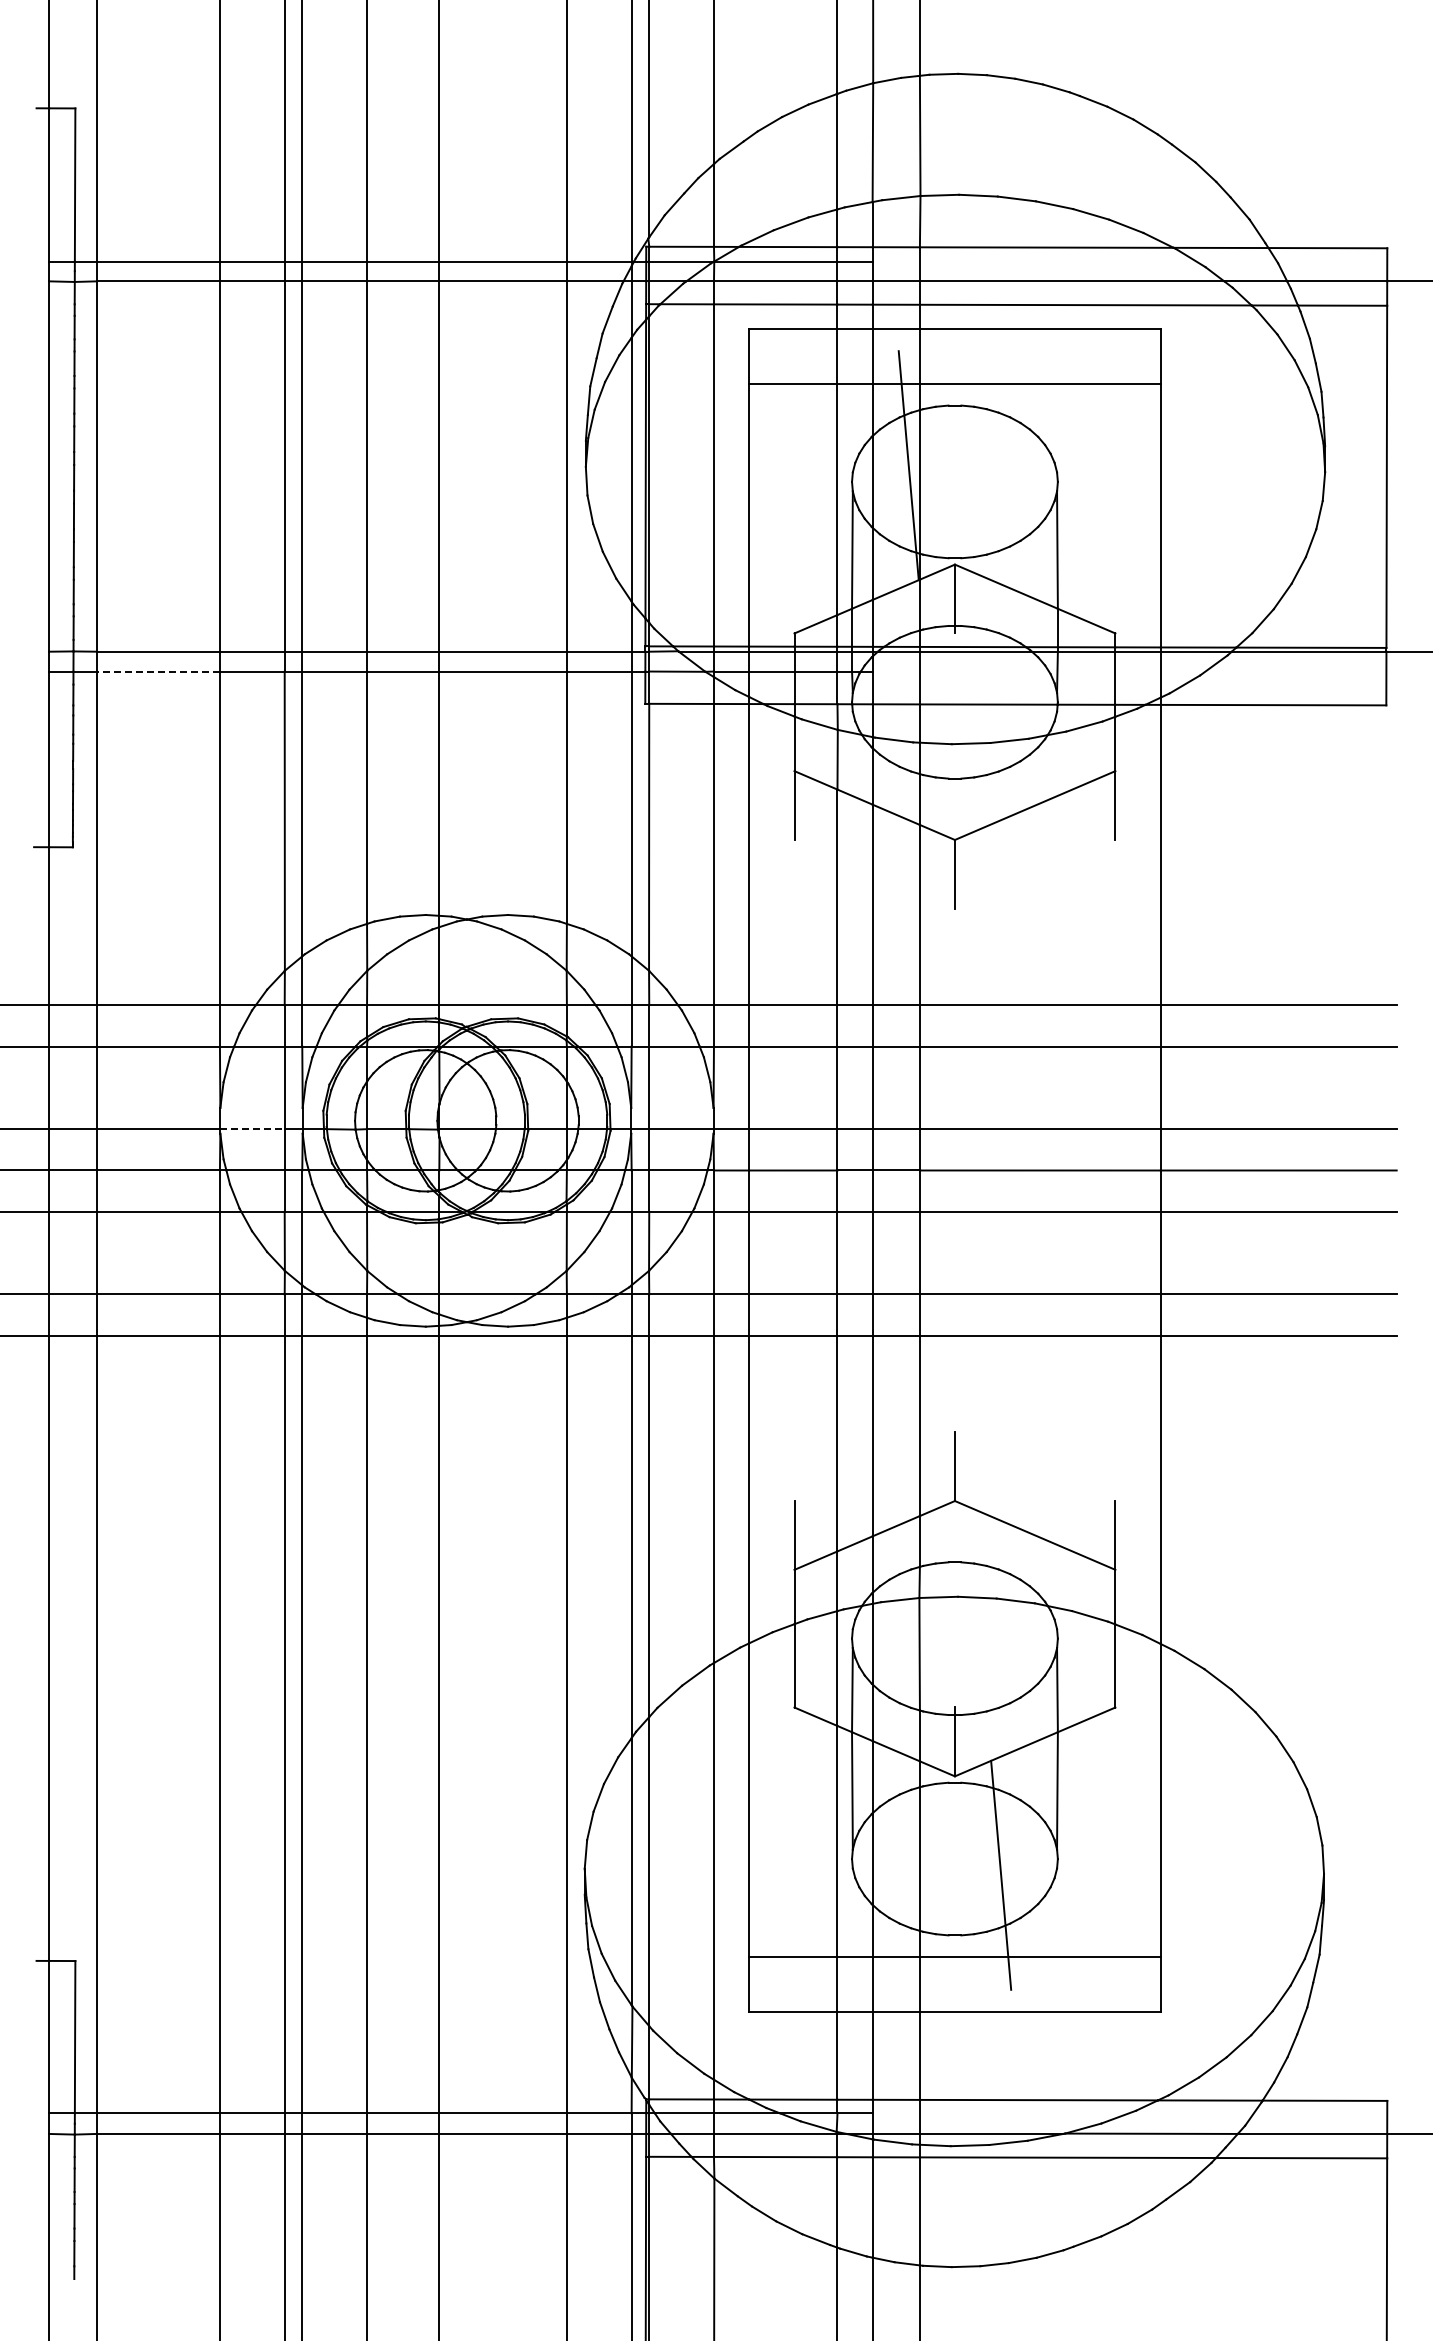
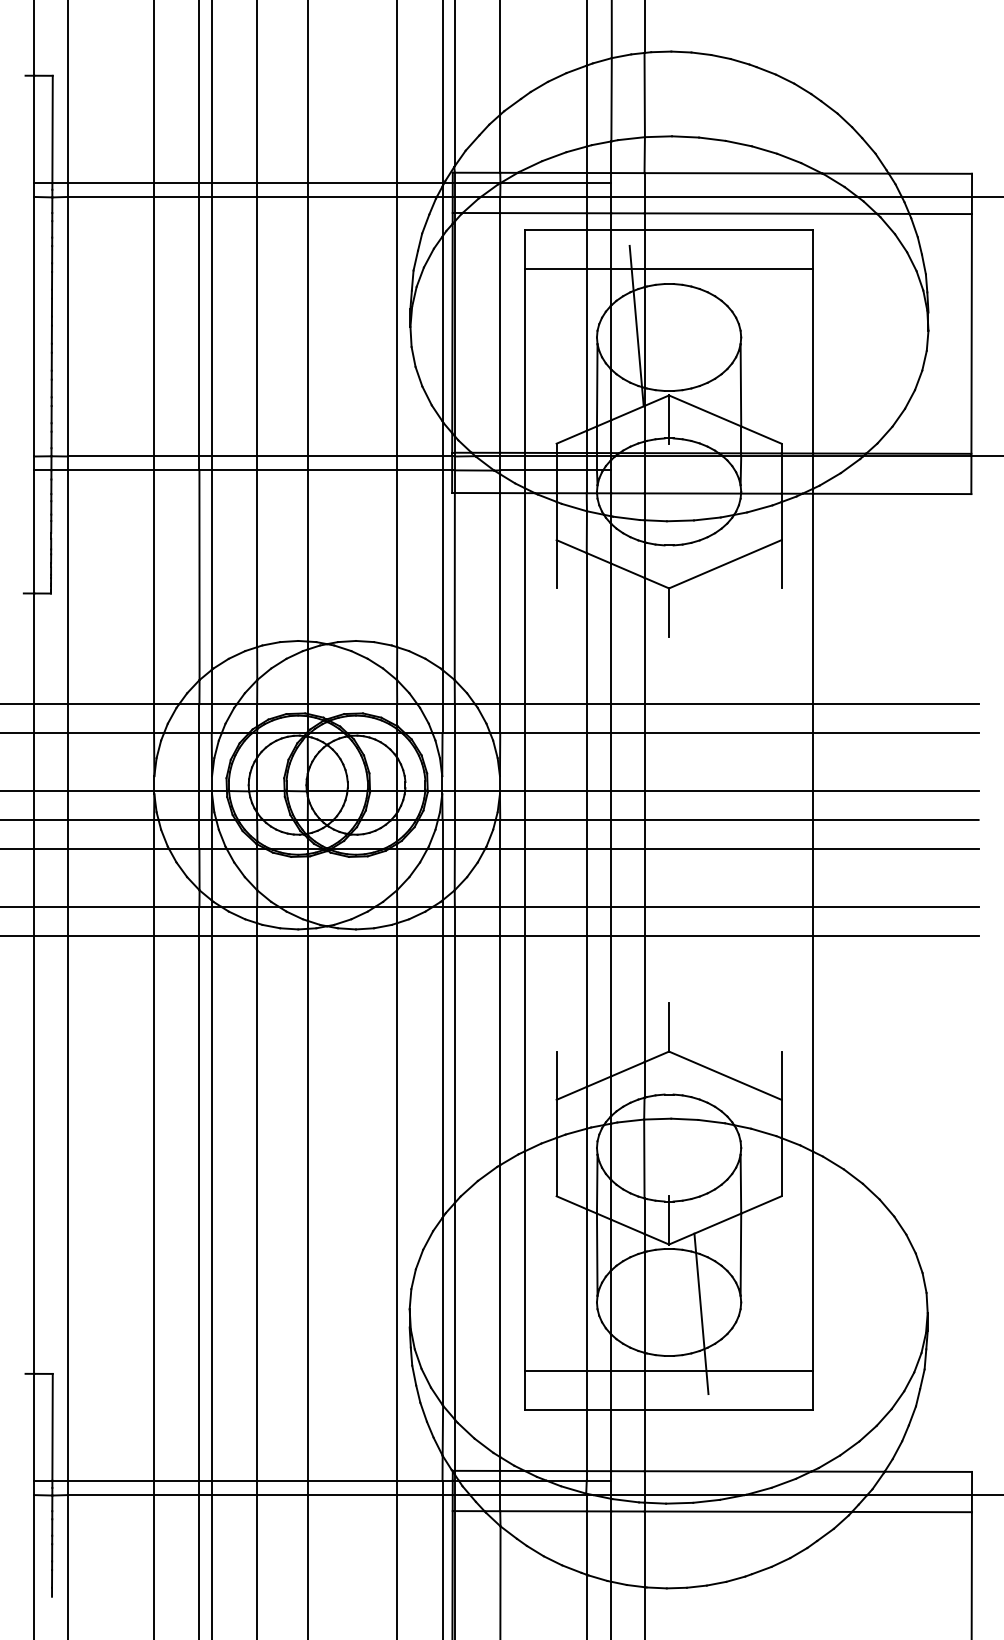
line: (158, 671) -> (111, 470), dashed -> solid
line: (253, 1129) -> (177, 791), dashed -> solid

